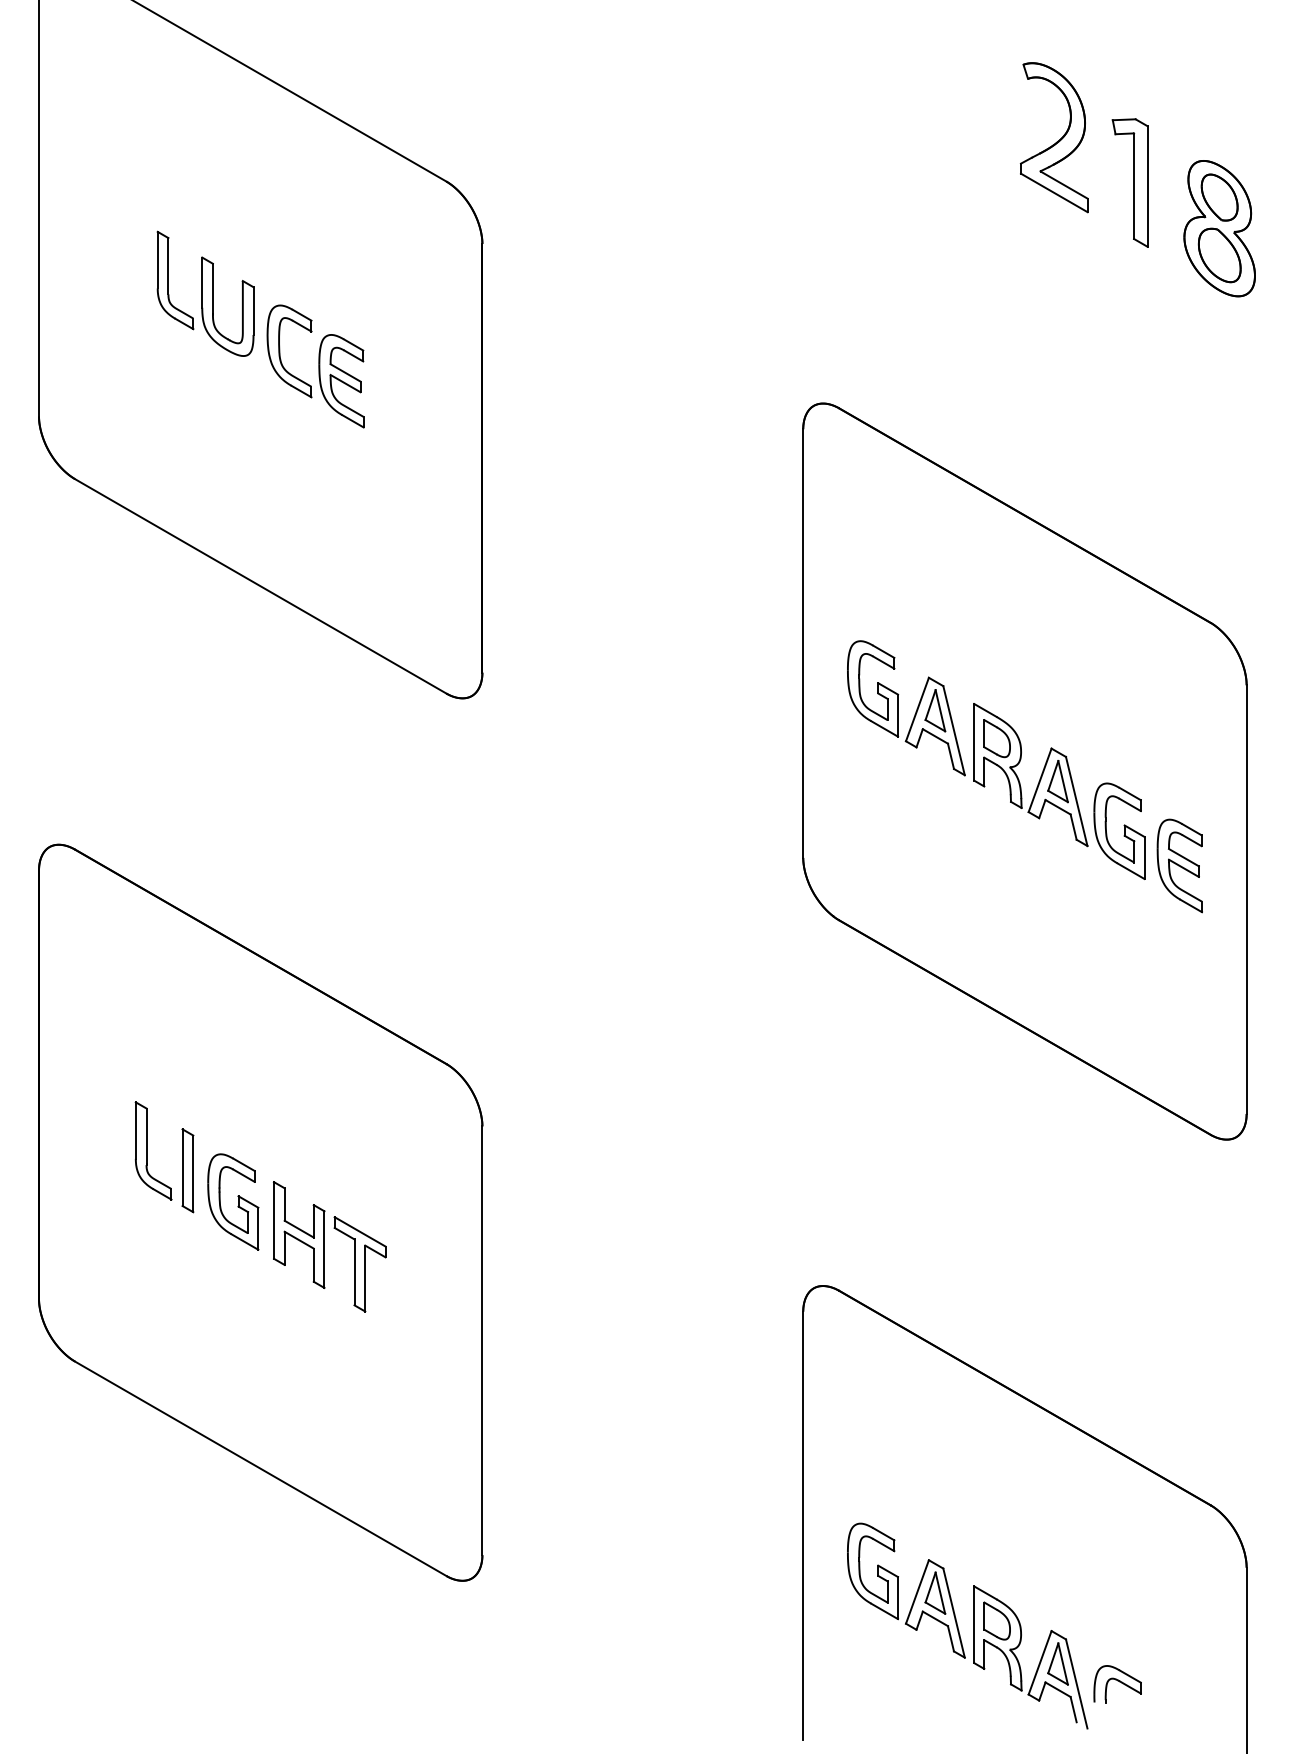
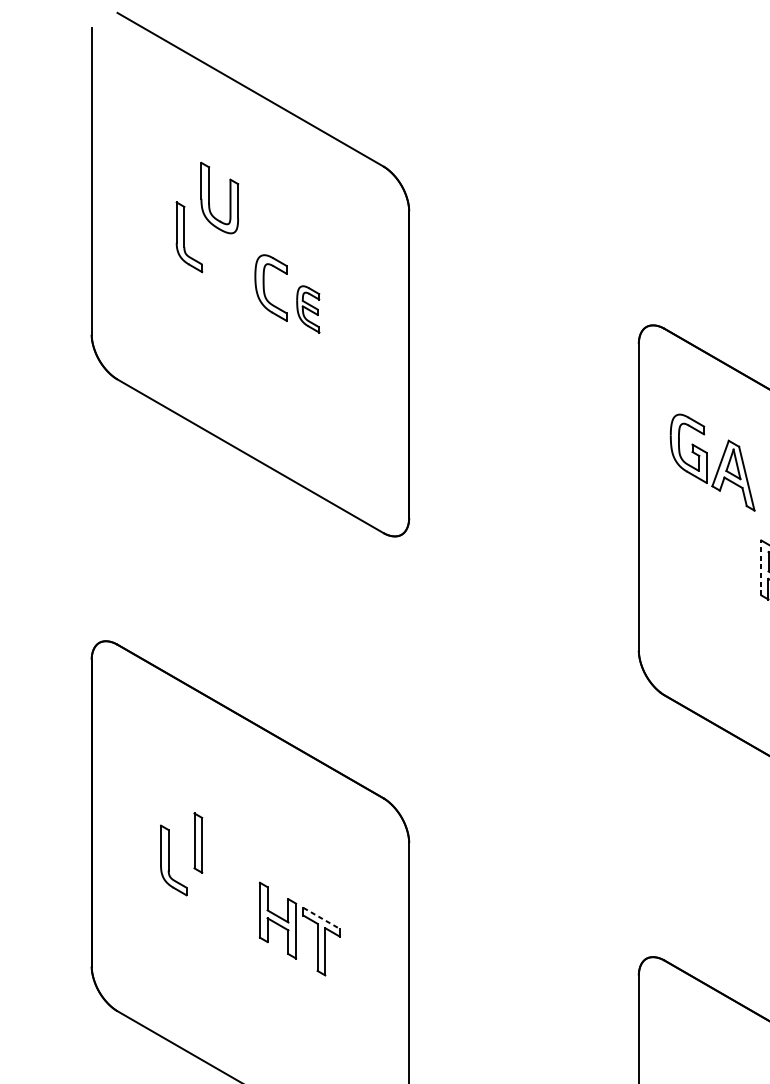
part: (213, 306) -> (209, 197), moved
part: (341, 381) -> (308, 309), size x0.7
part: (898, 708) -> (707, 462), moved
line: (974, 741) -> (761, 567), solid -> dashed
part: (187, 1170) -> (198, 842), moved
part: (233, 1201) -> (230, 896), removed
line: (360, 1232) -> (321, 918), solid -> dashed

